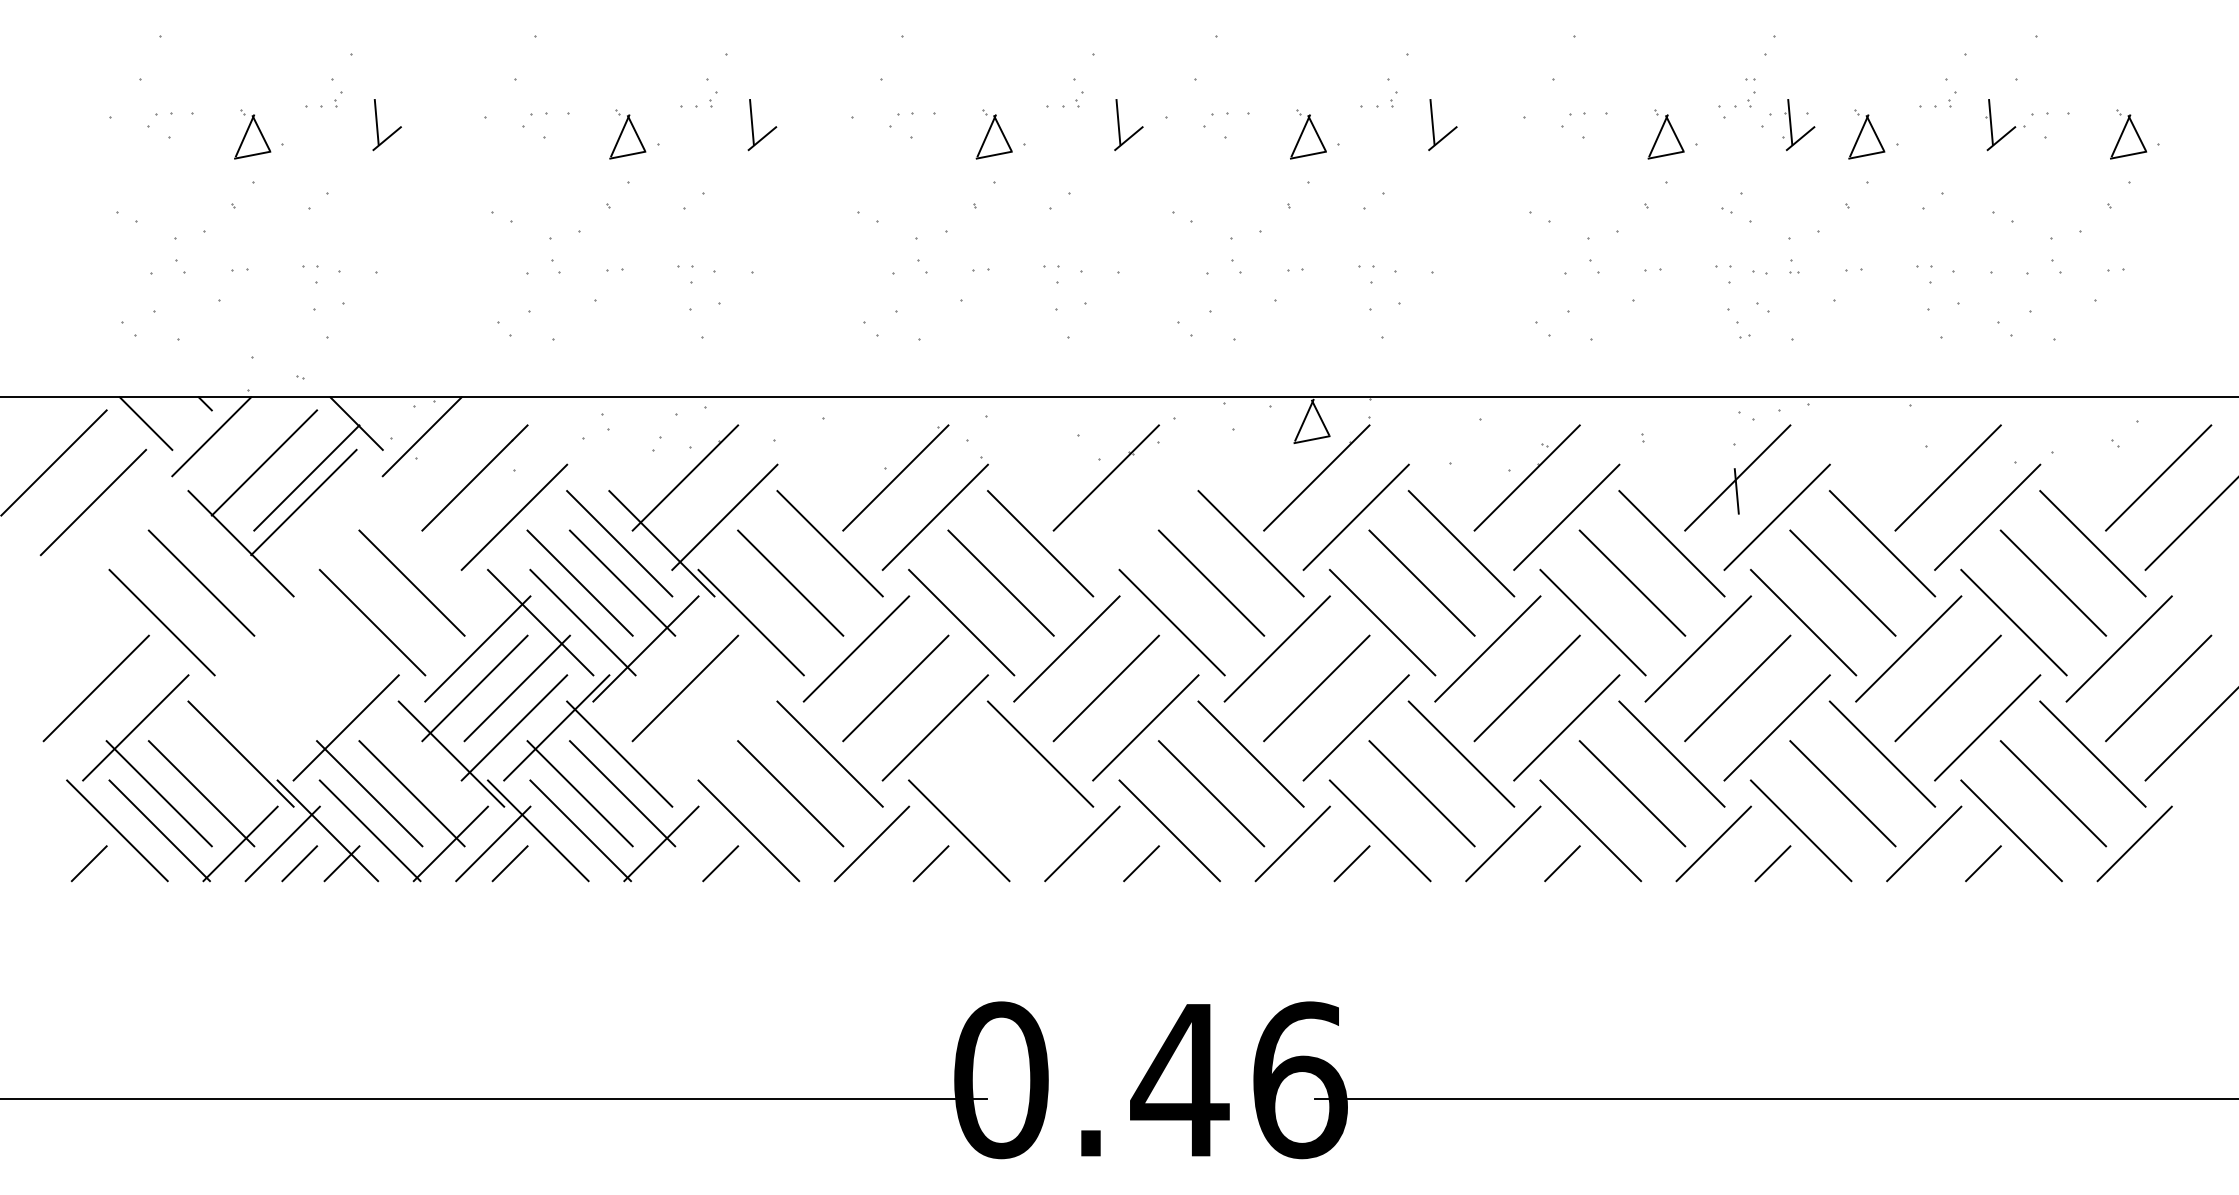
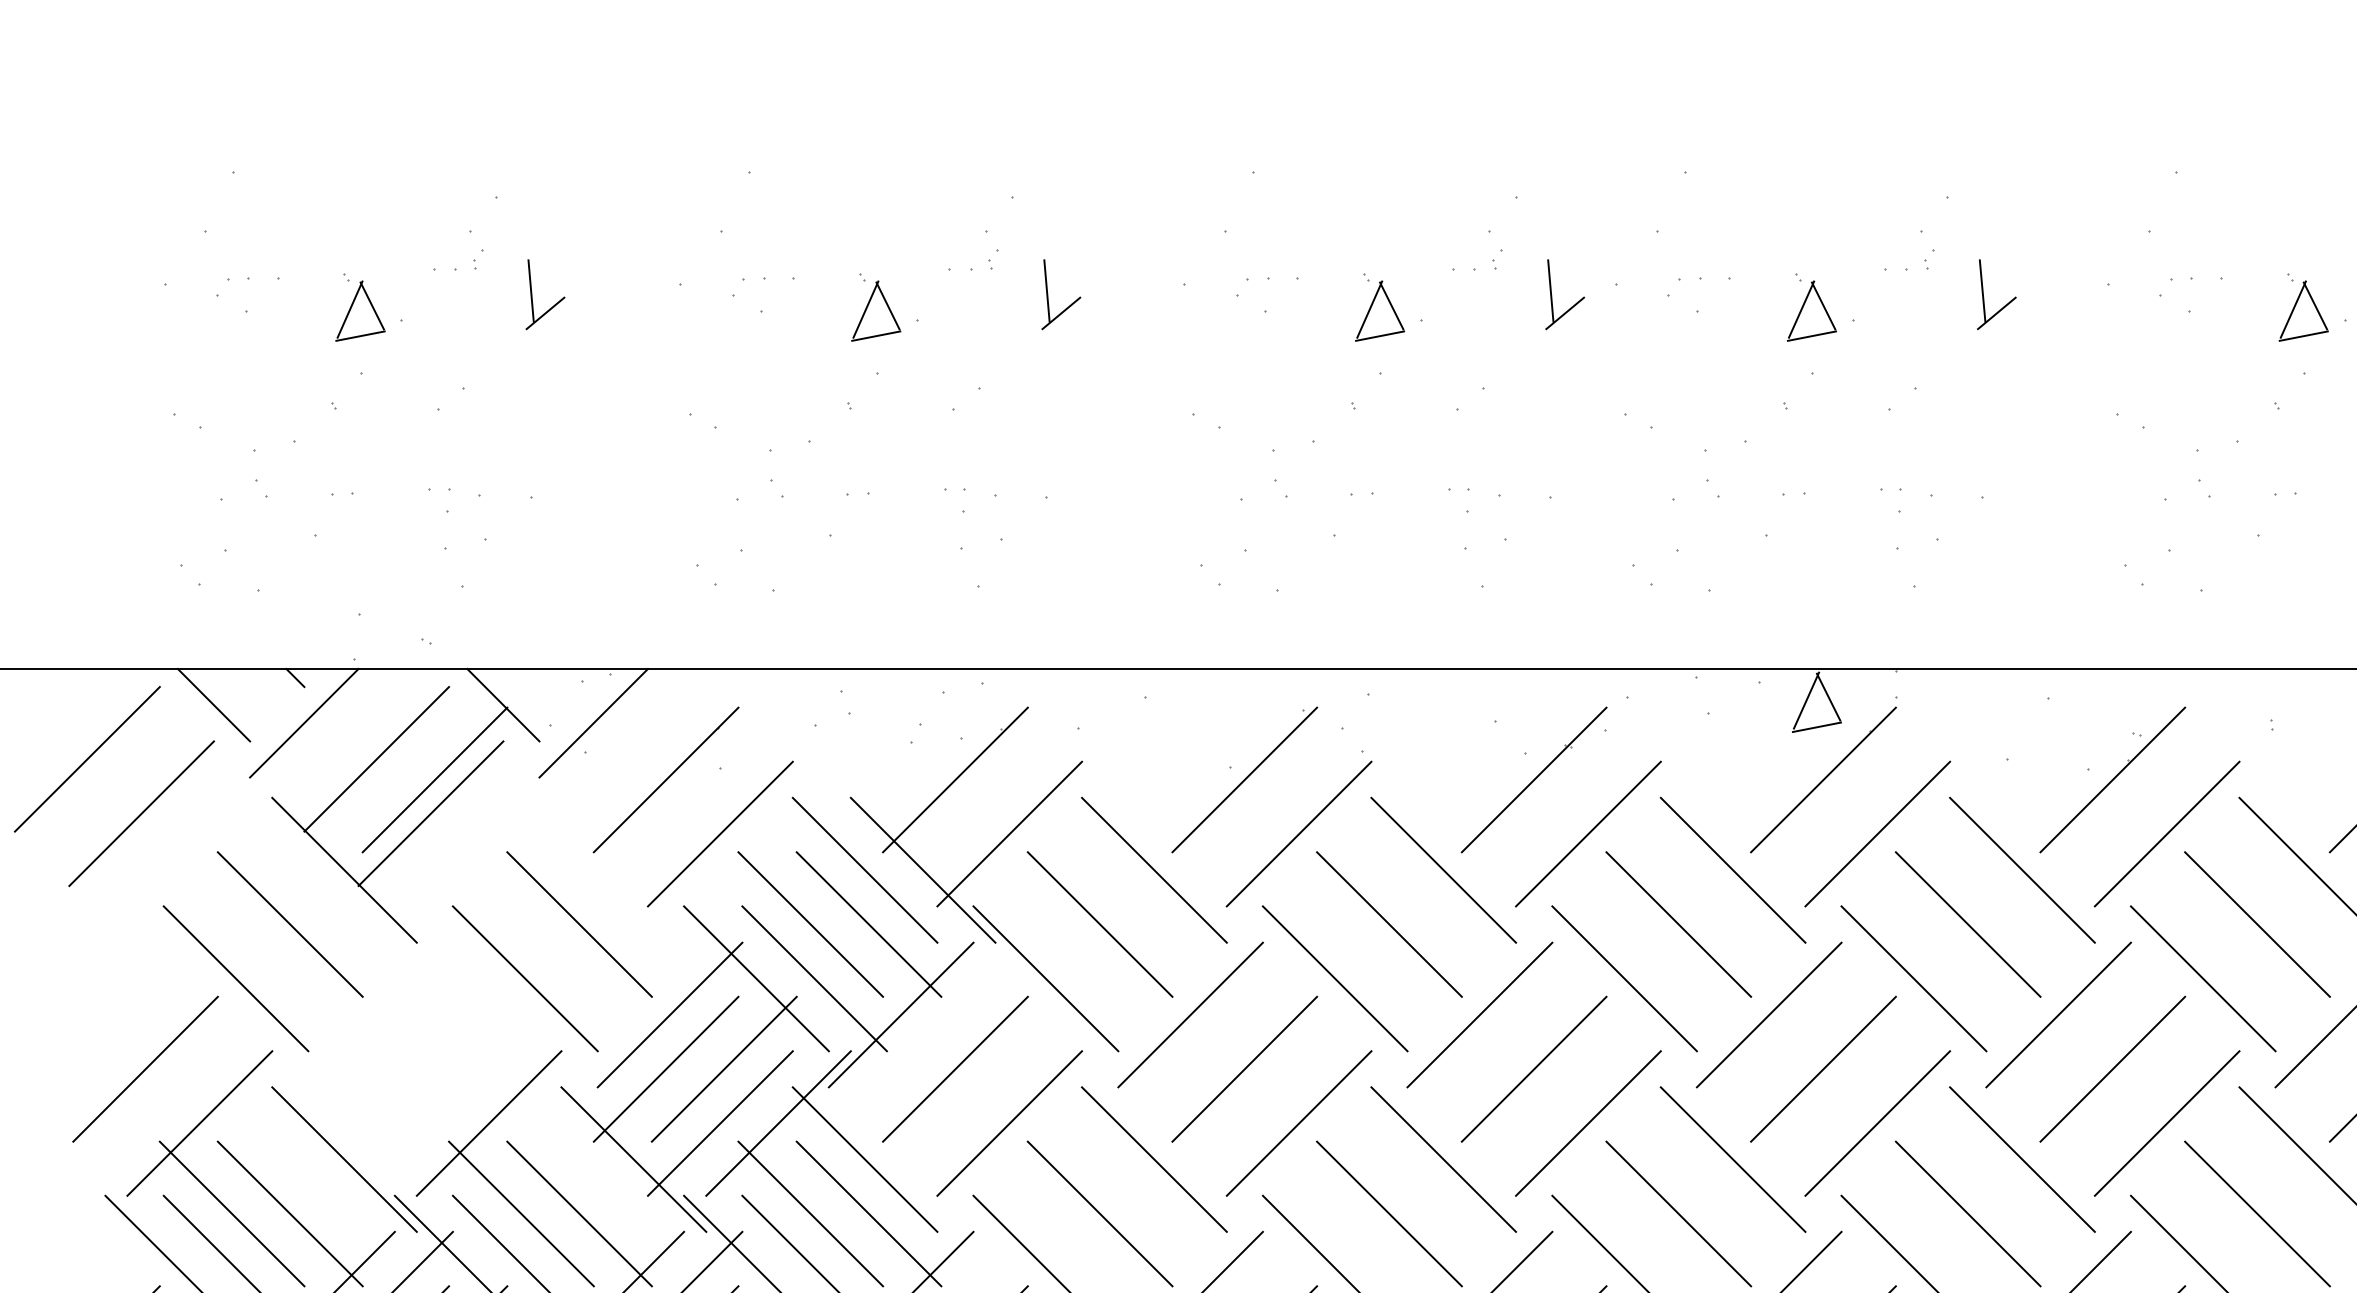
line: (1145, 516) -> (1587, 832), added
line: (724, 727) -> (1009, 1122), added
line: (1000, 793) -> (1388, 1213), added

